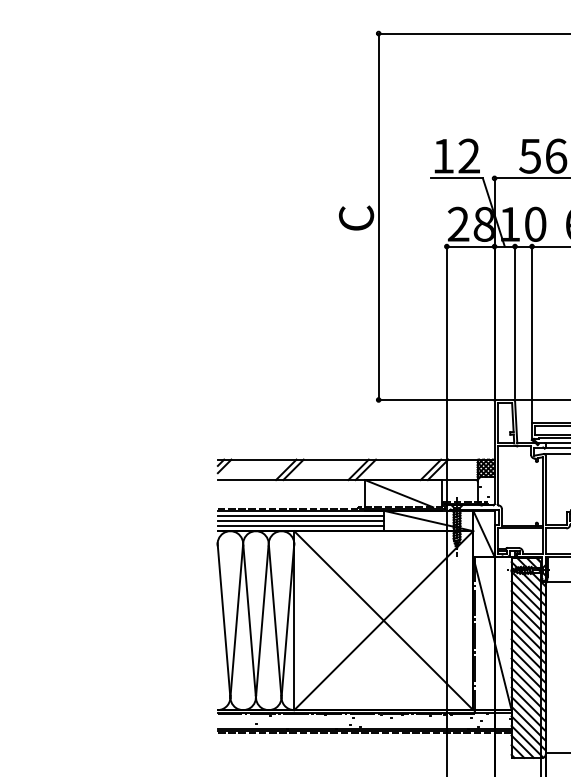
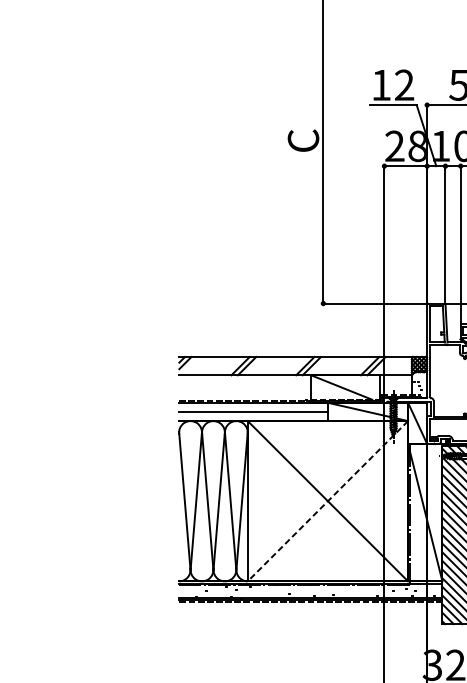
line: (300, 515) -> (253, 407), removed
line: (300, 526) -> (253, 416), removed
line: (383, 620) -> (327, 501), solid -> dashed

